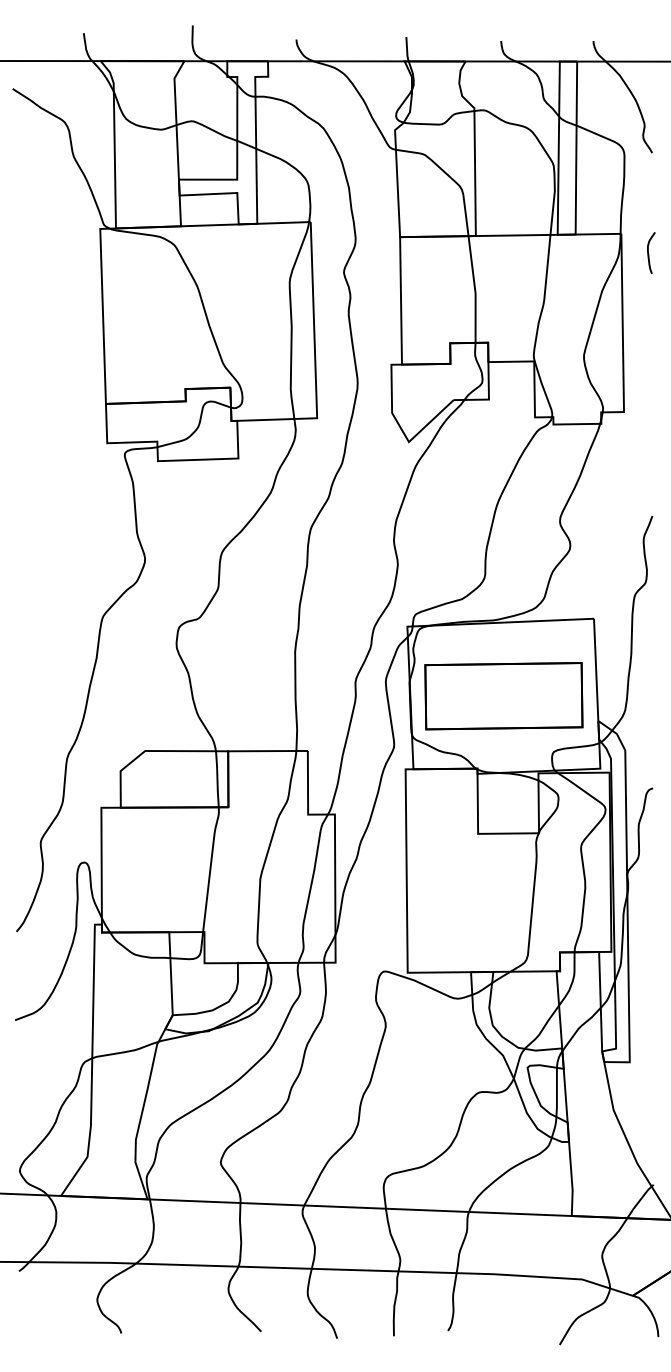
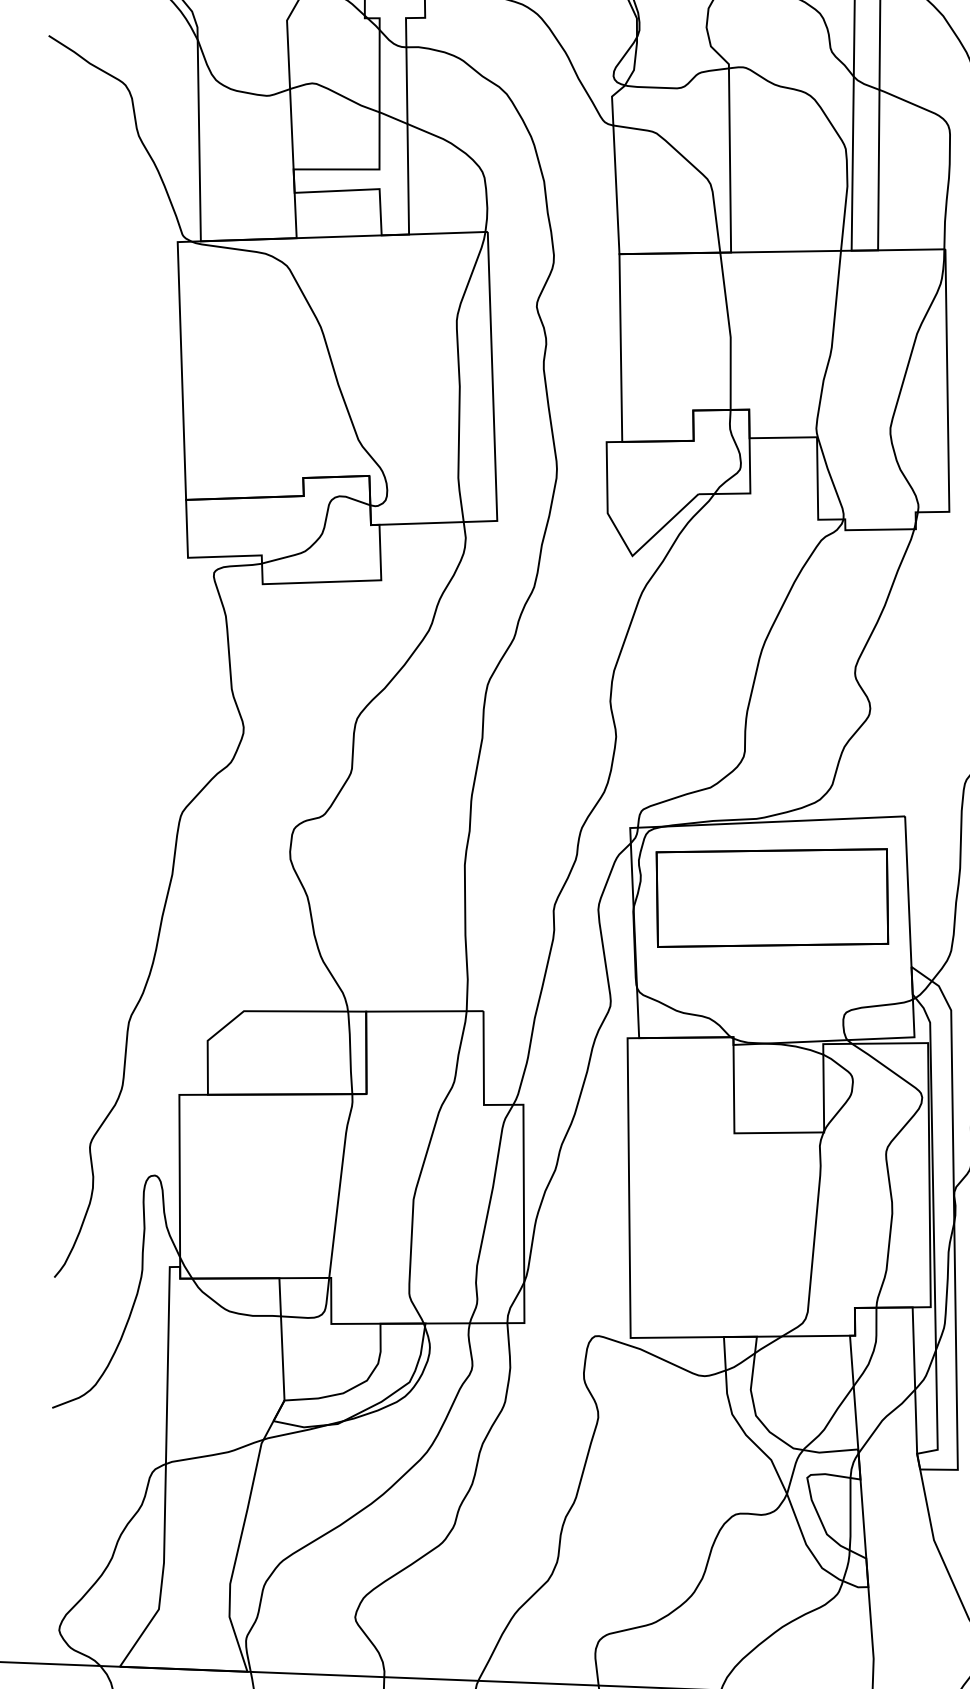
part: (503, 696) -> (771, 898), moved

